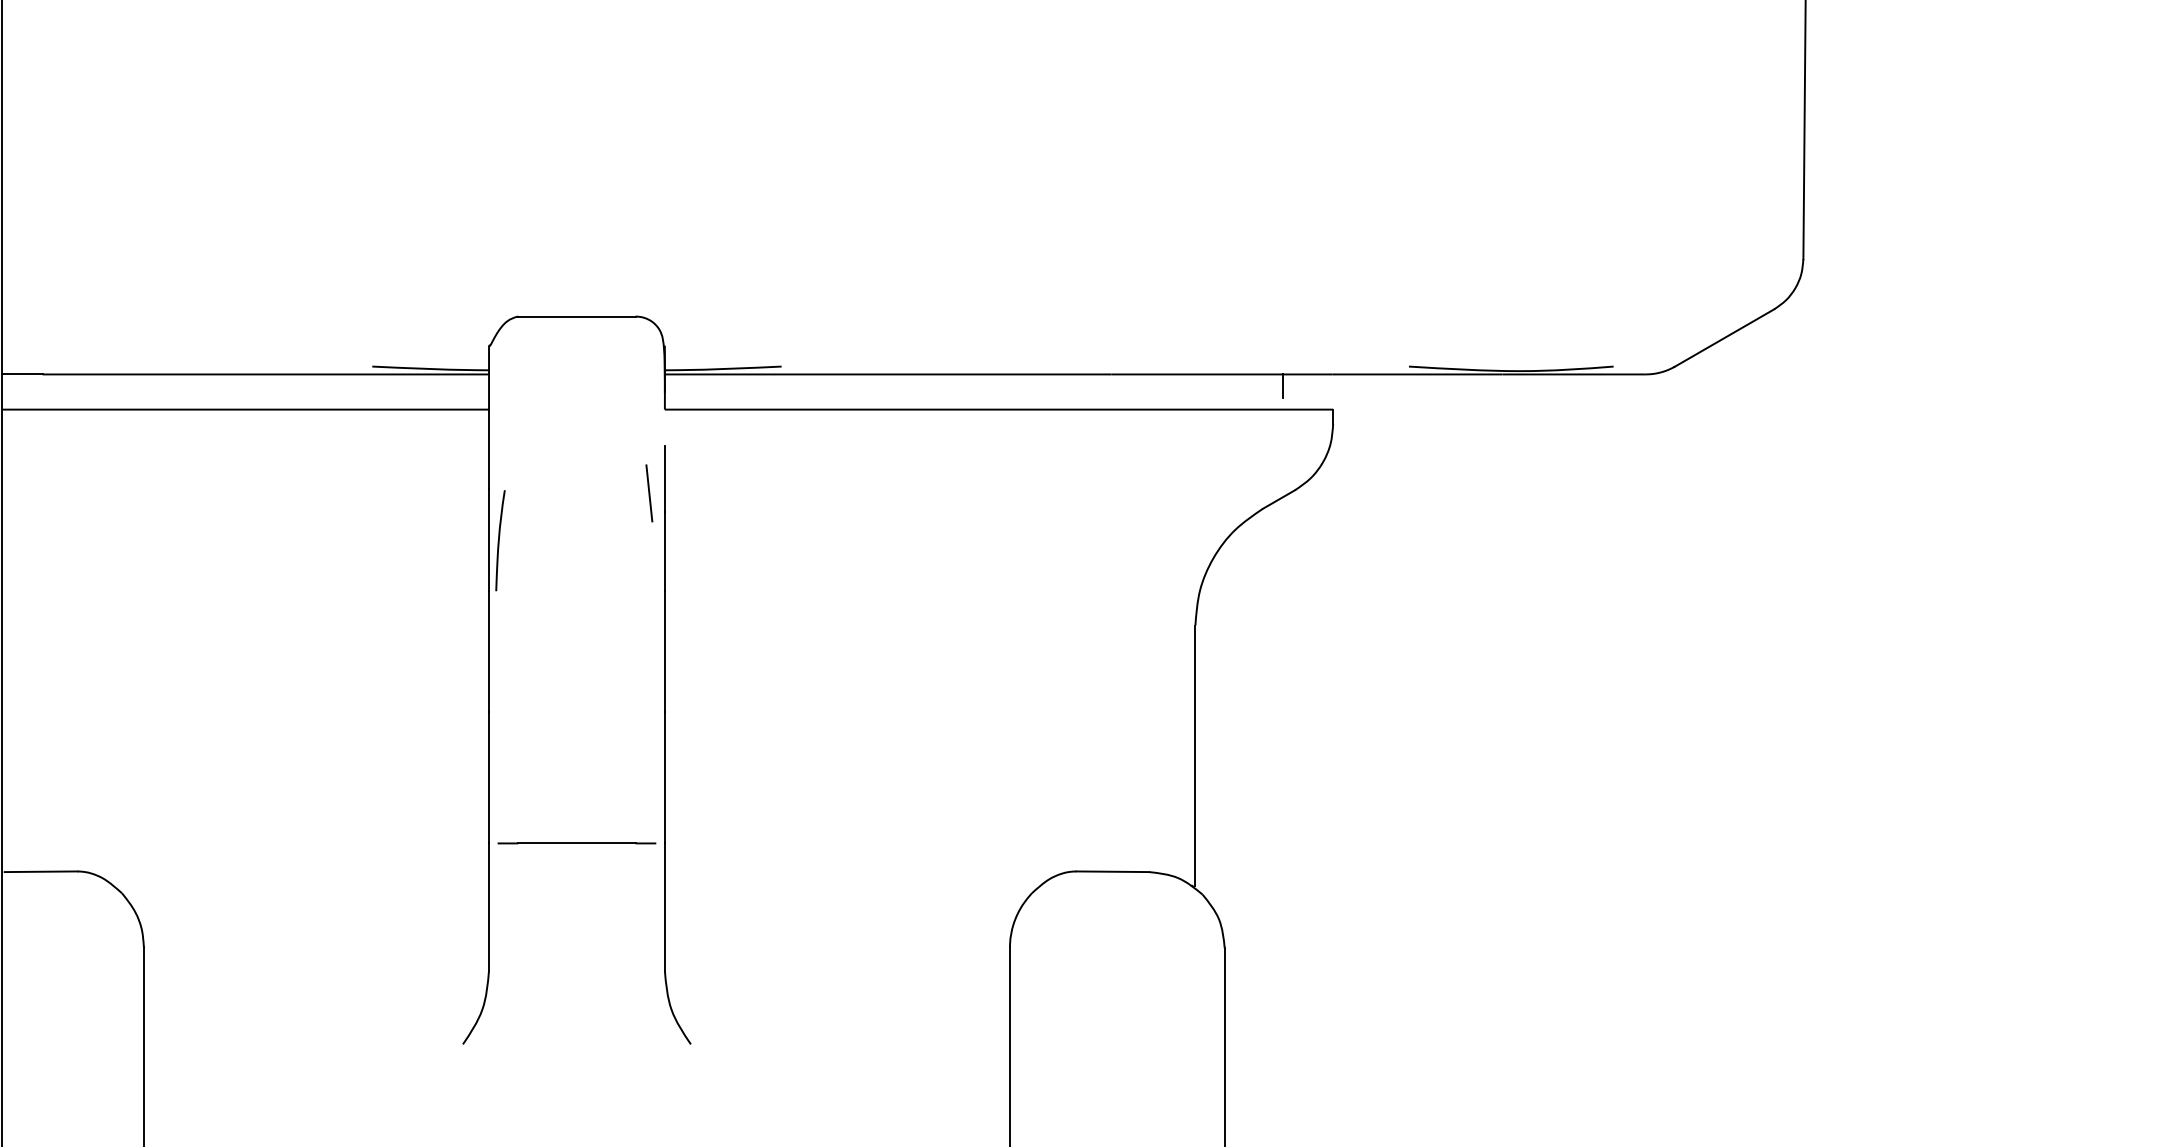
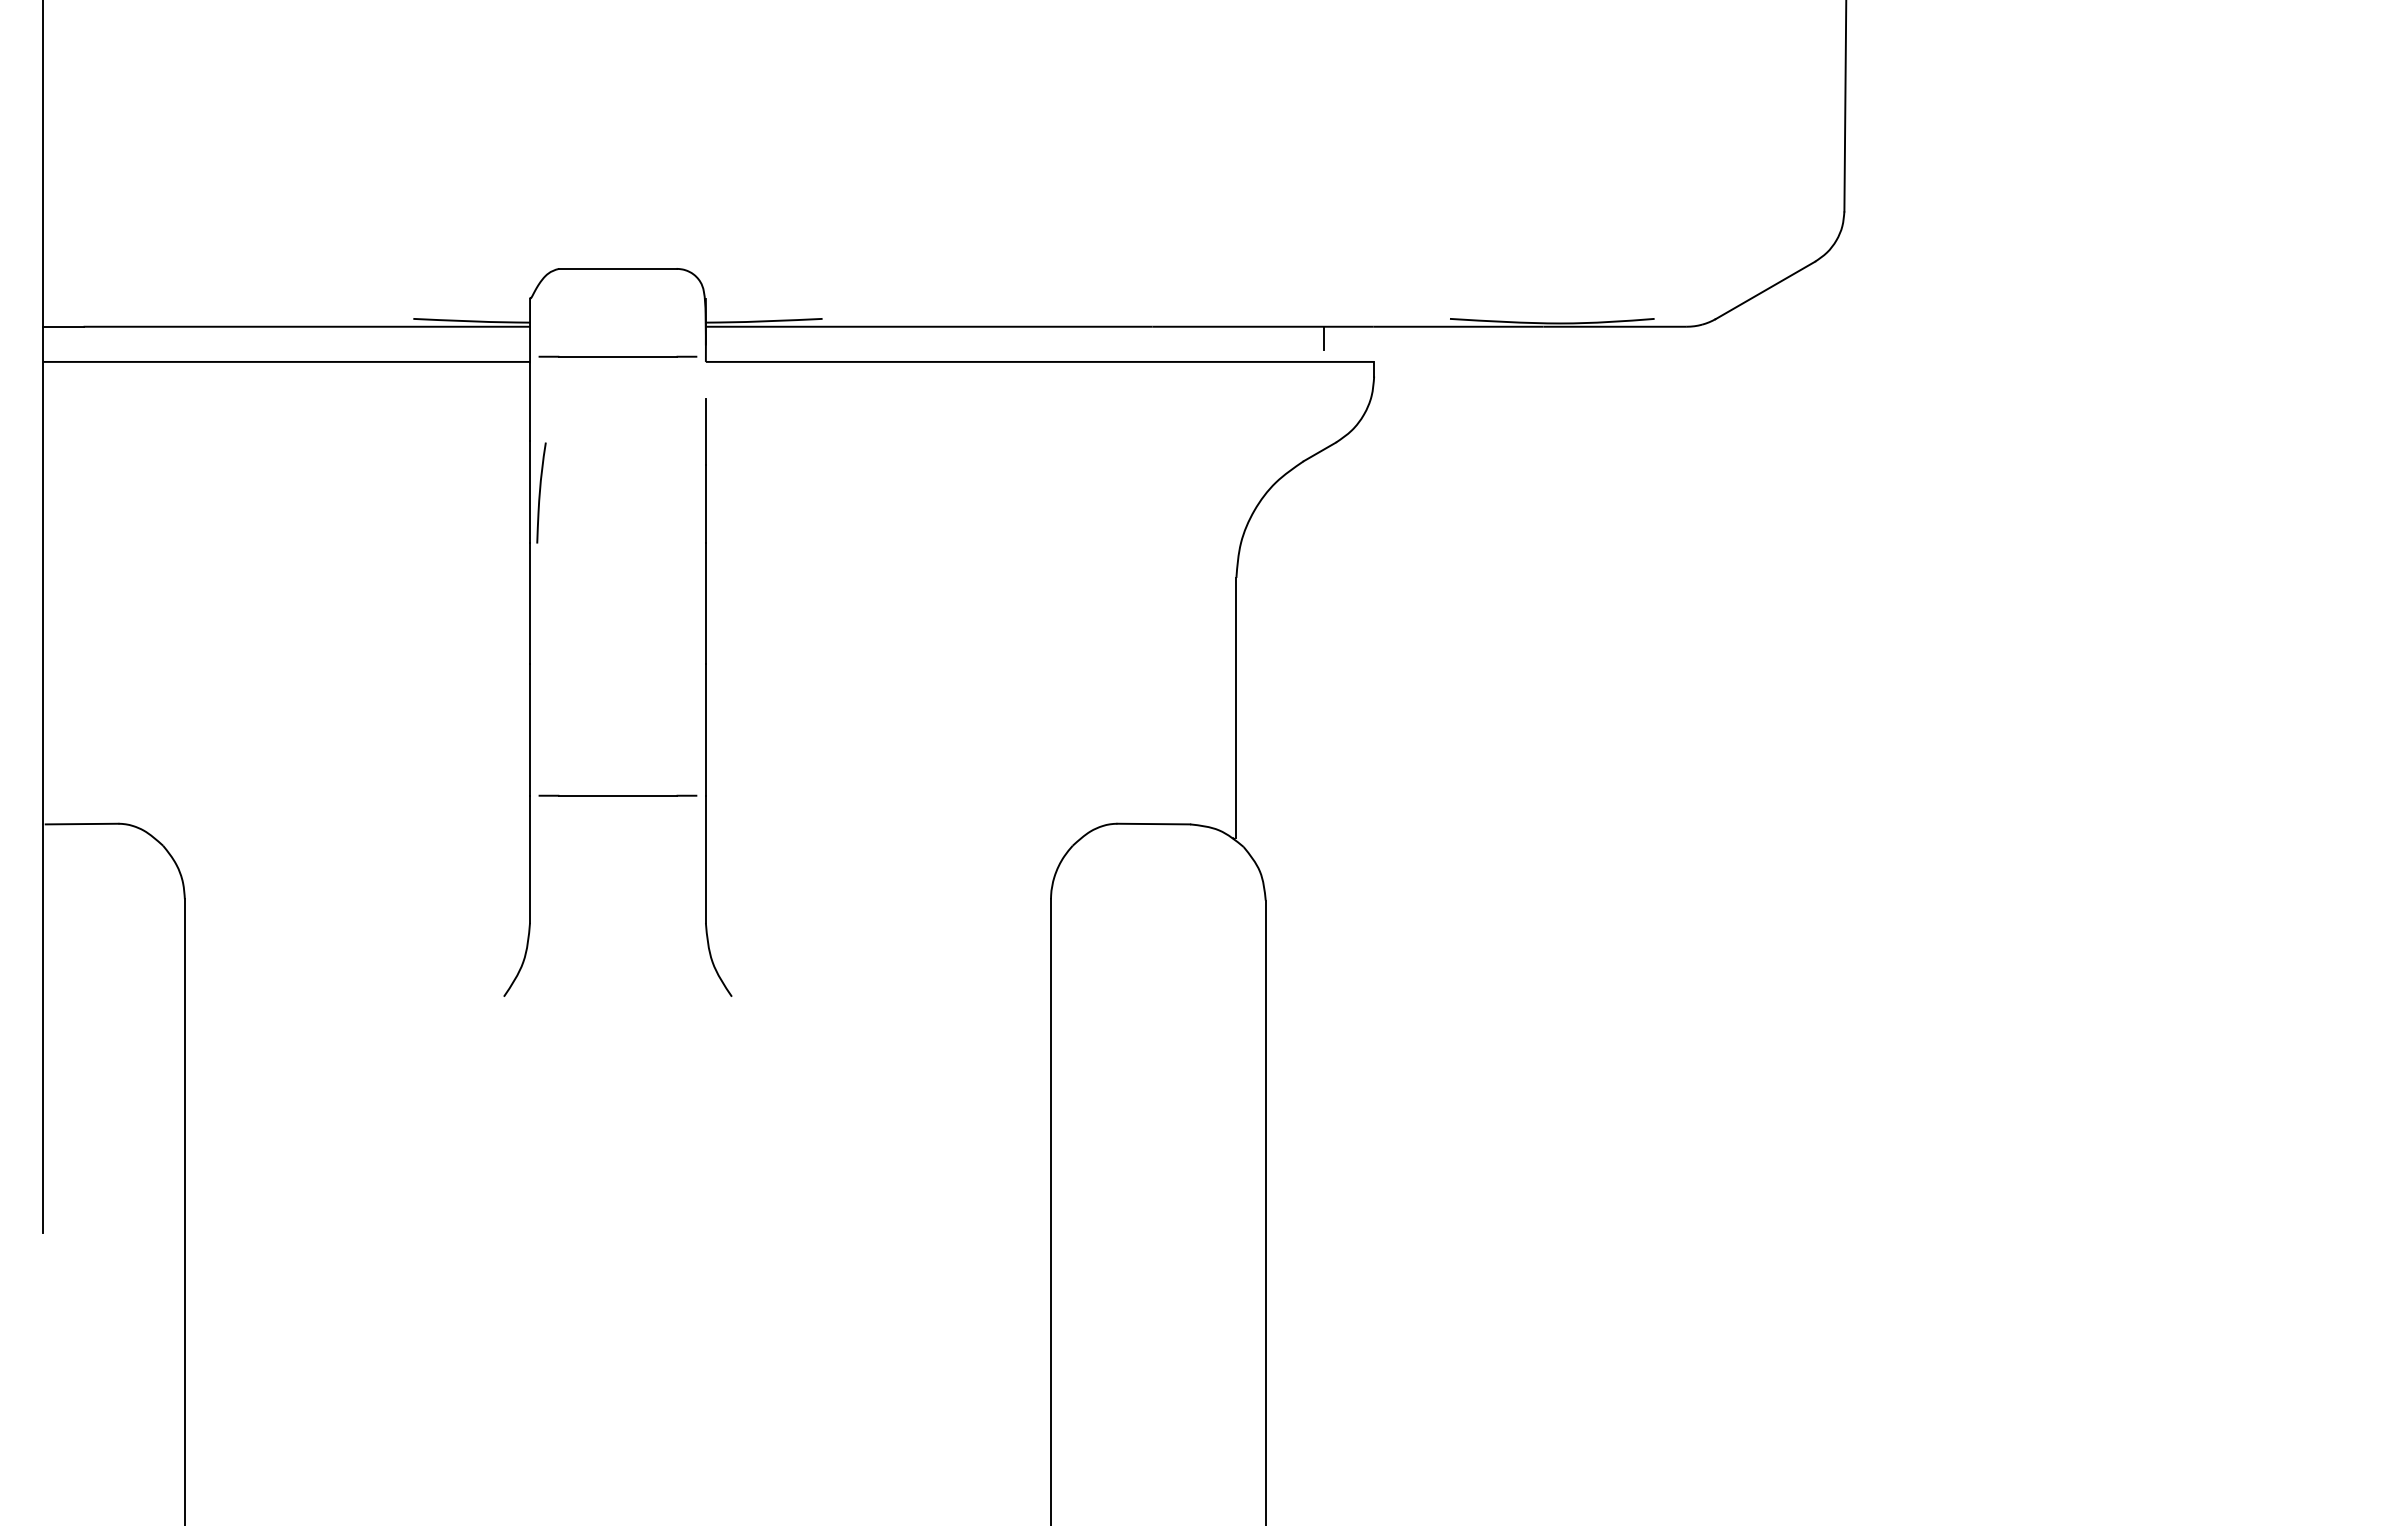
line: (576, 404) -> (617, 356), added
line: (649, 493) -> (690, 445), removed

